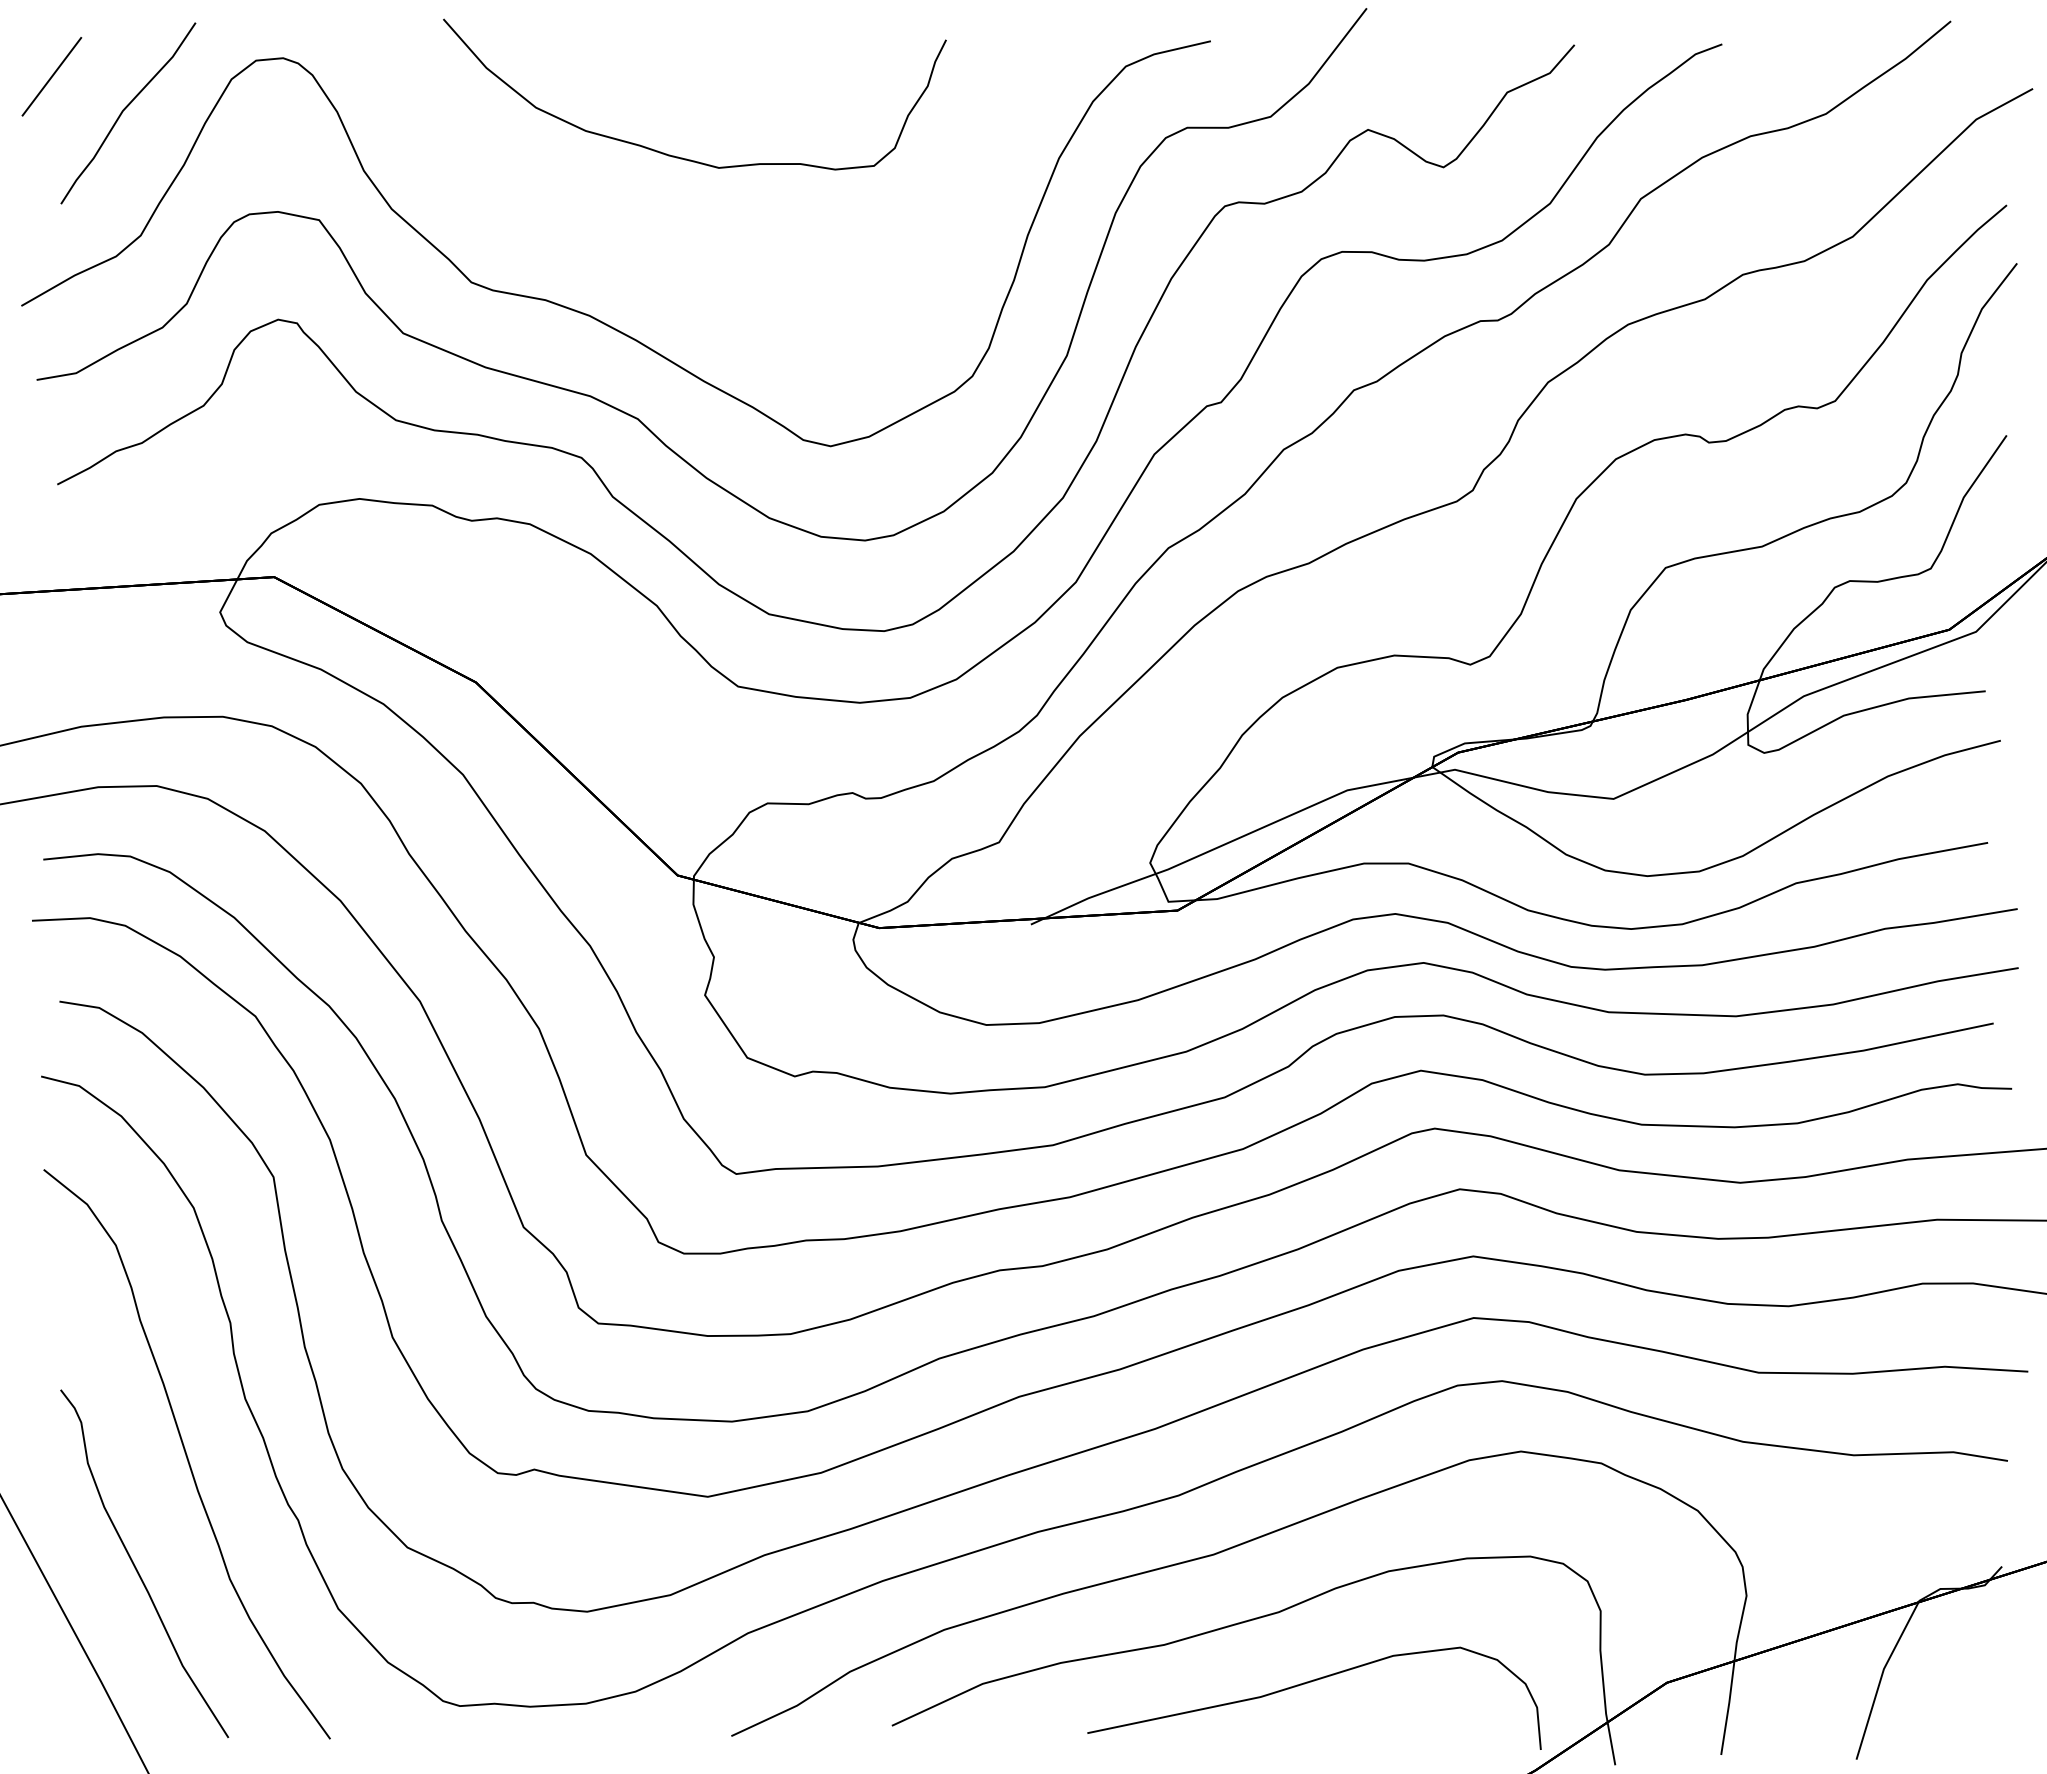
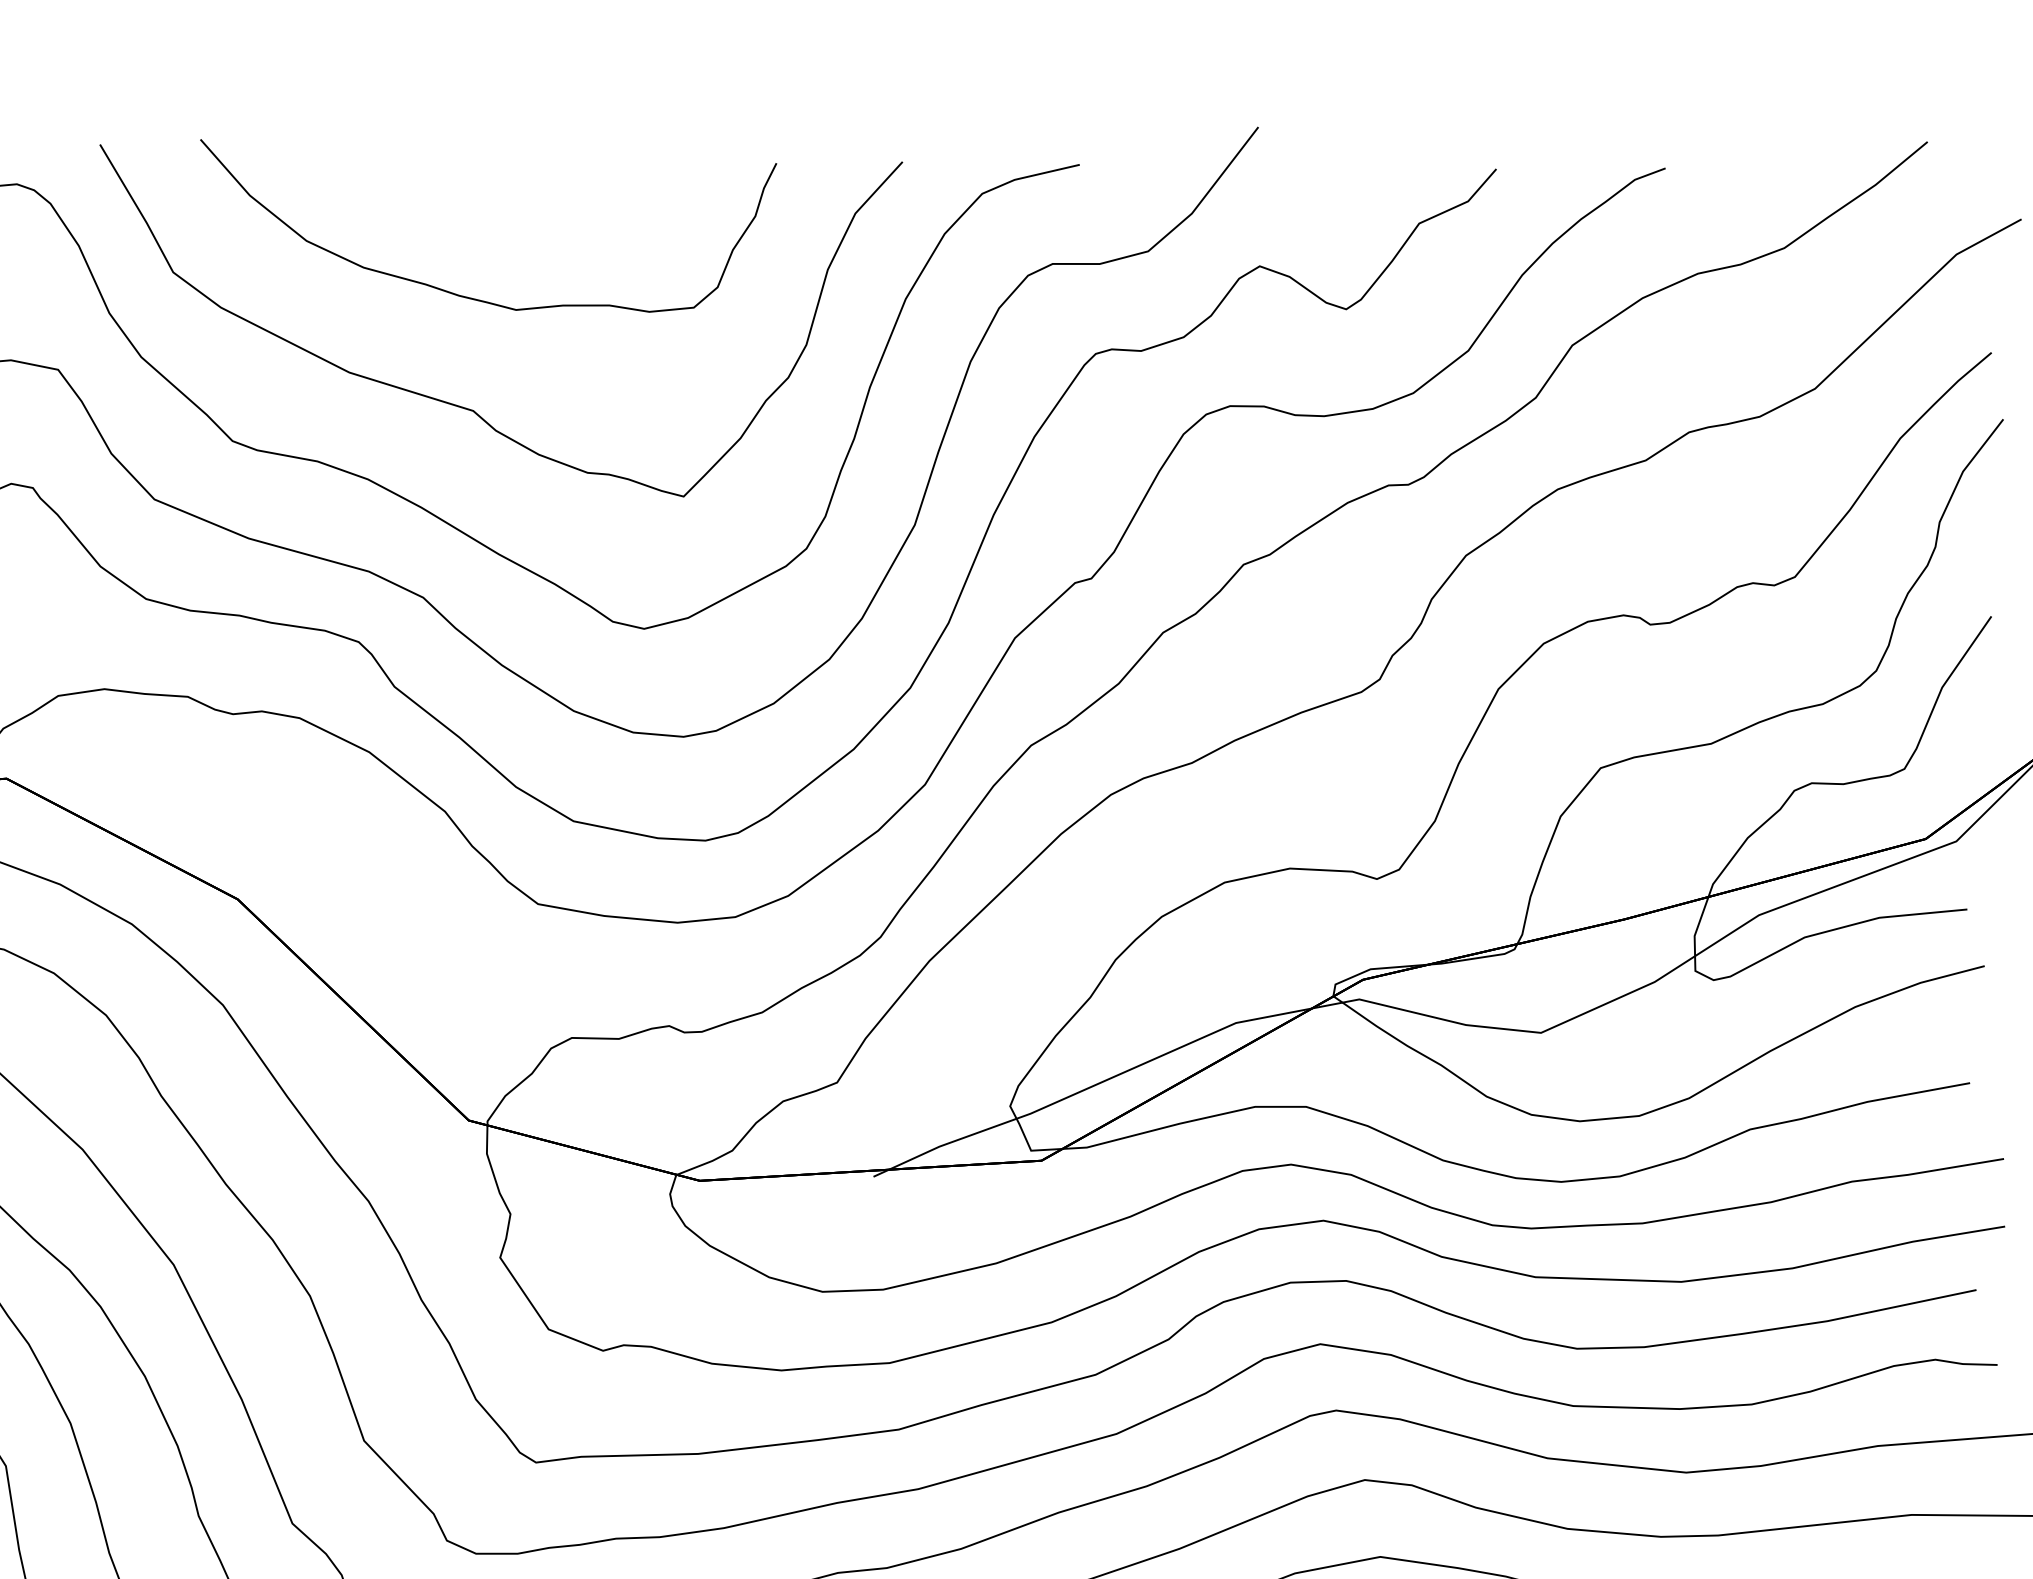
curve: (680, 254) -> (472, 409), added

